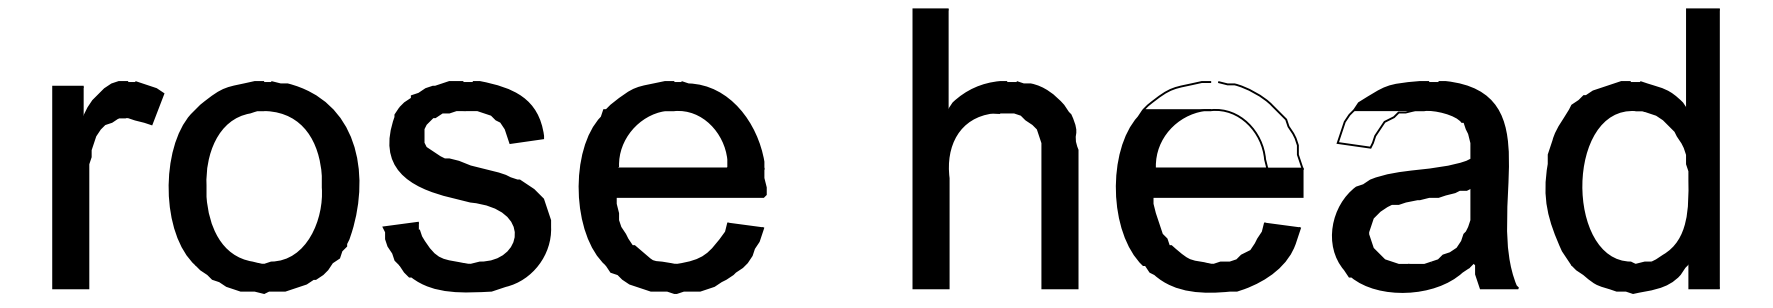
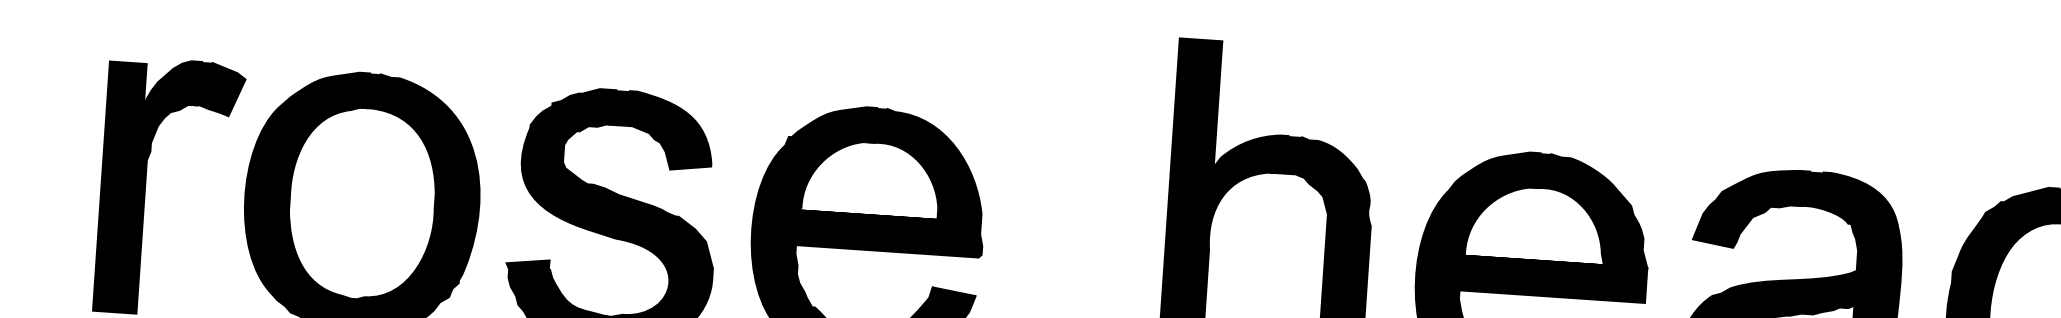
fill: (1222, 125) -> (1552, 208), added
fill: (1380, 128) -> (1747, 225), added

